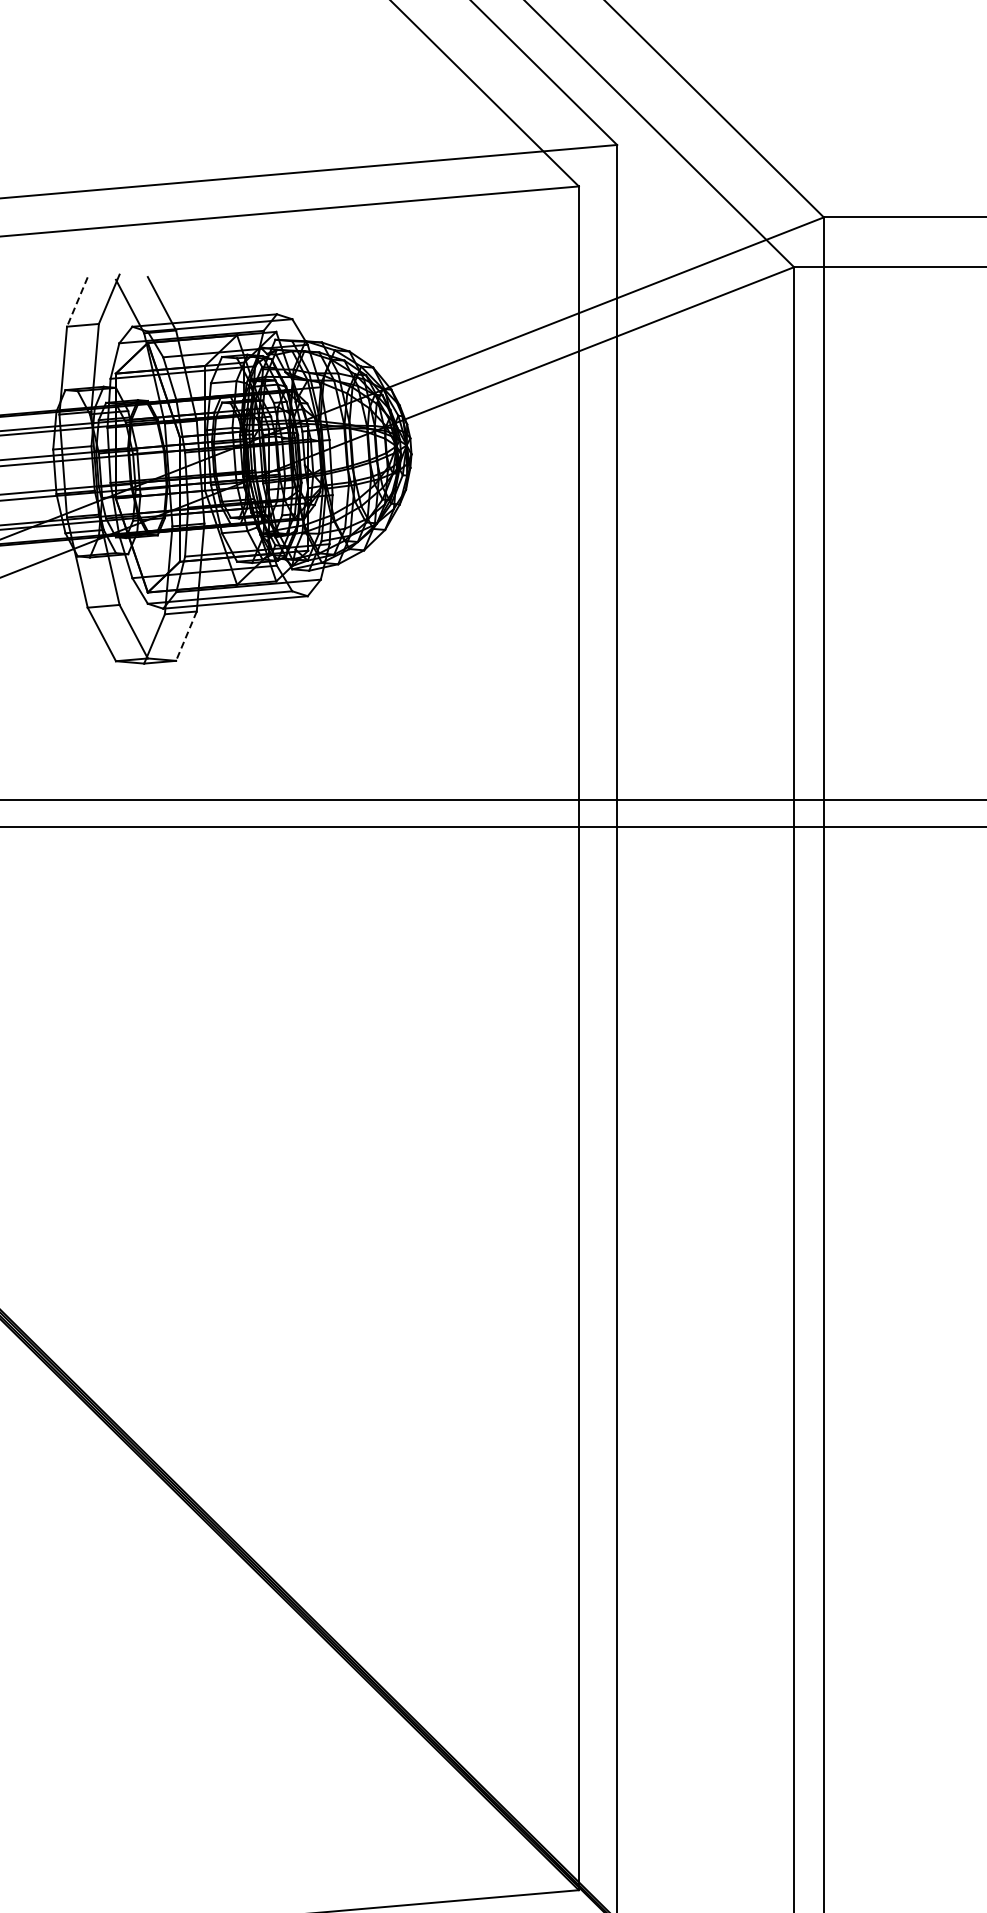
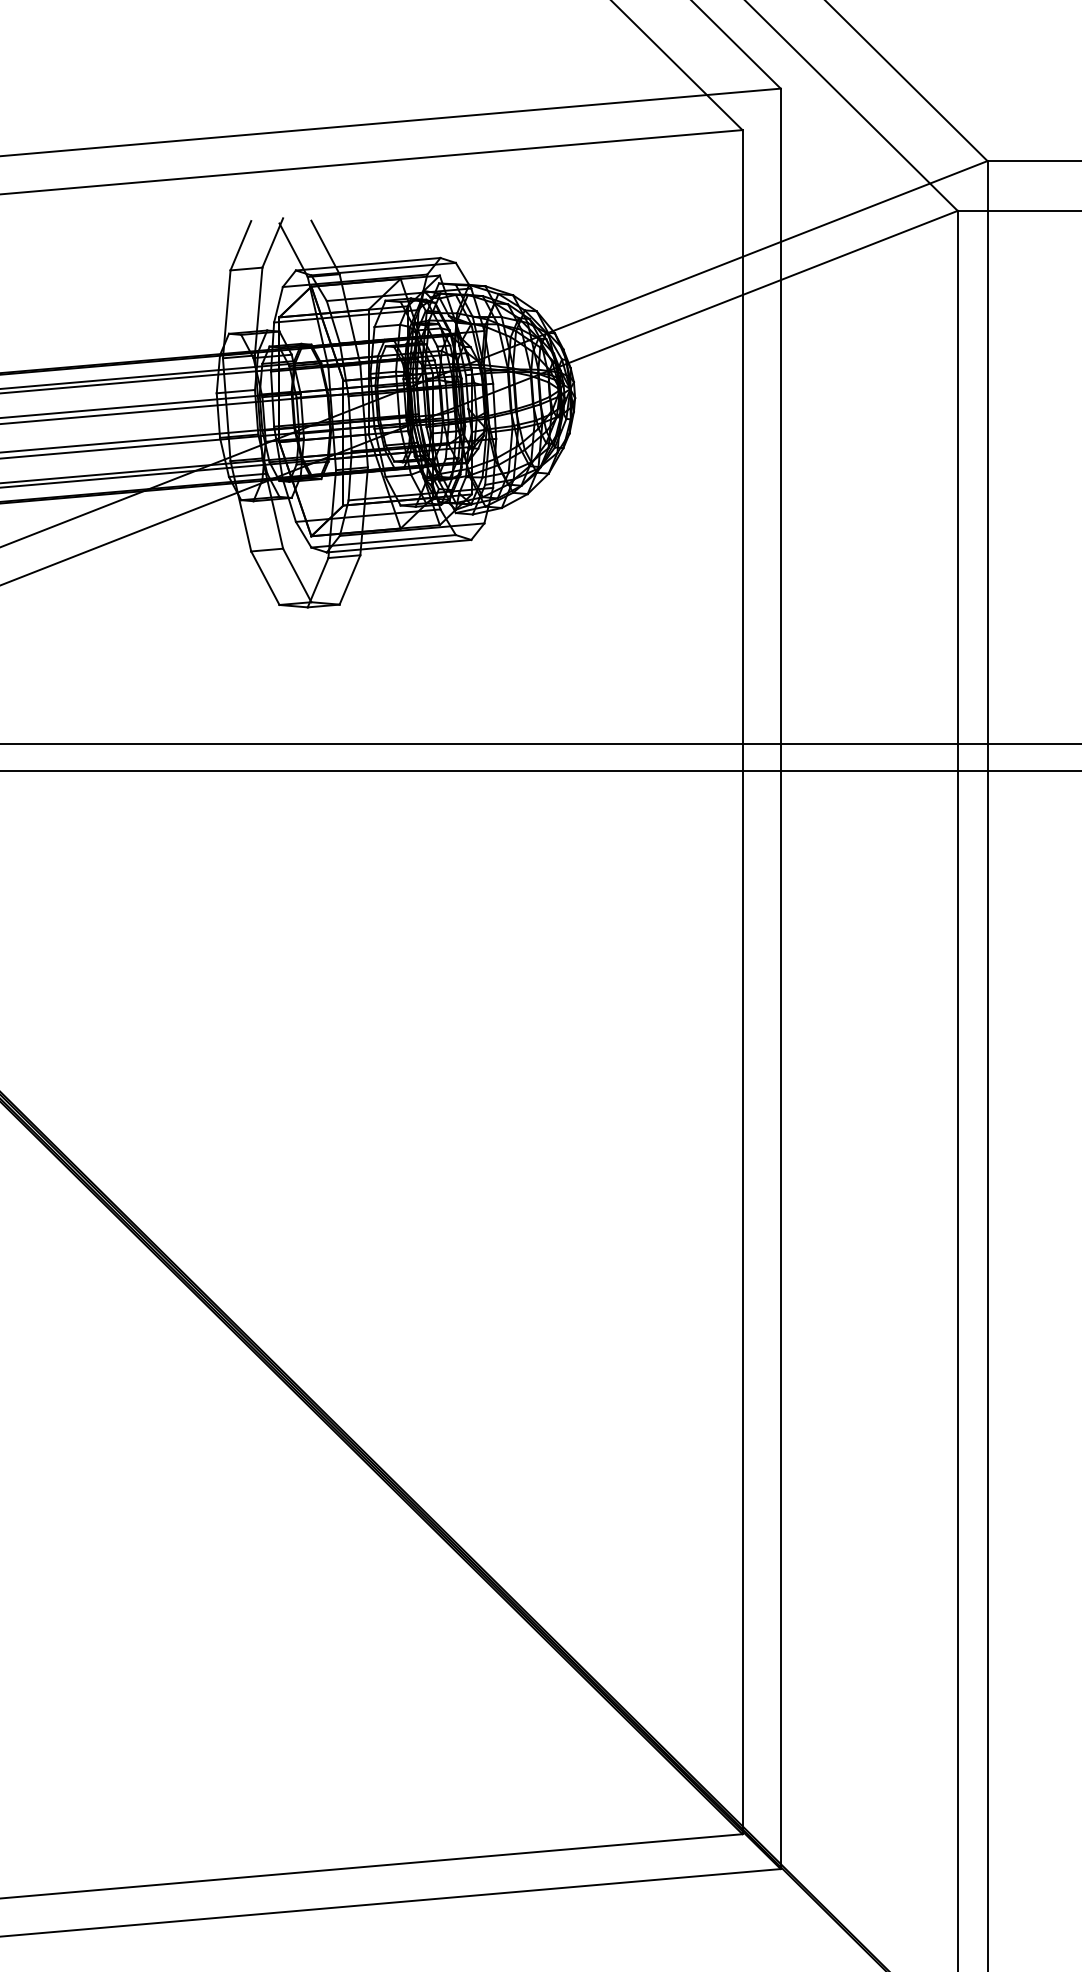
line: (76, 301) -> (240, 245), dashed -> solid
line: (185, 635) -> (349, 579), dashed -> solid

